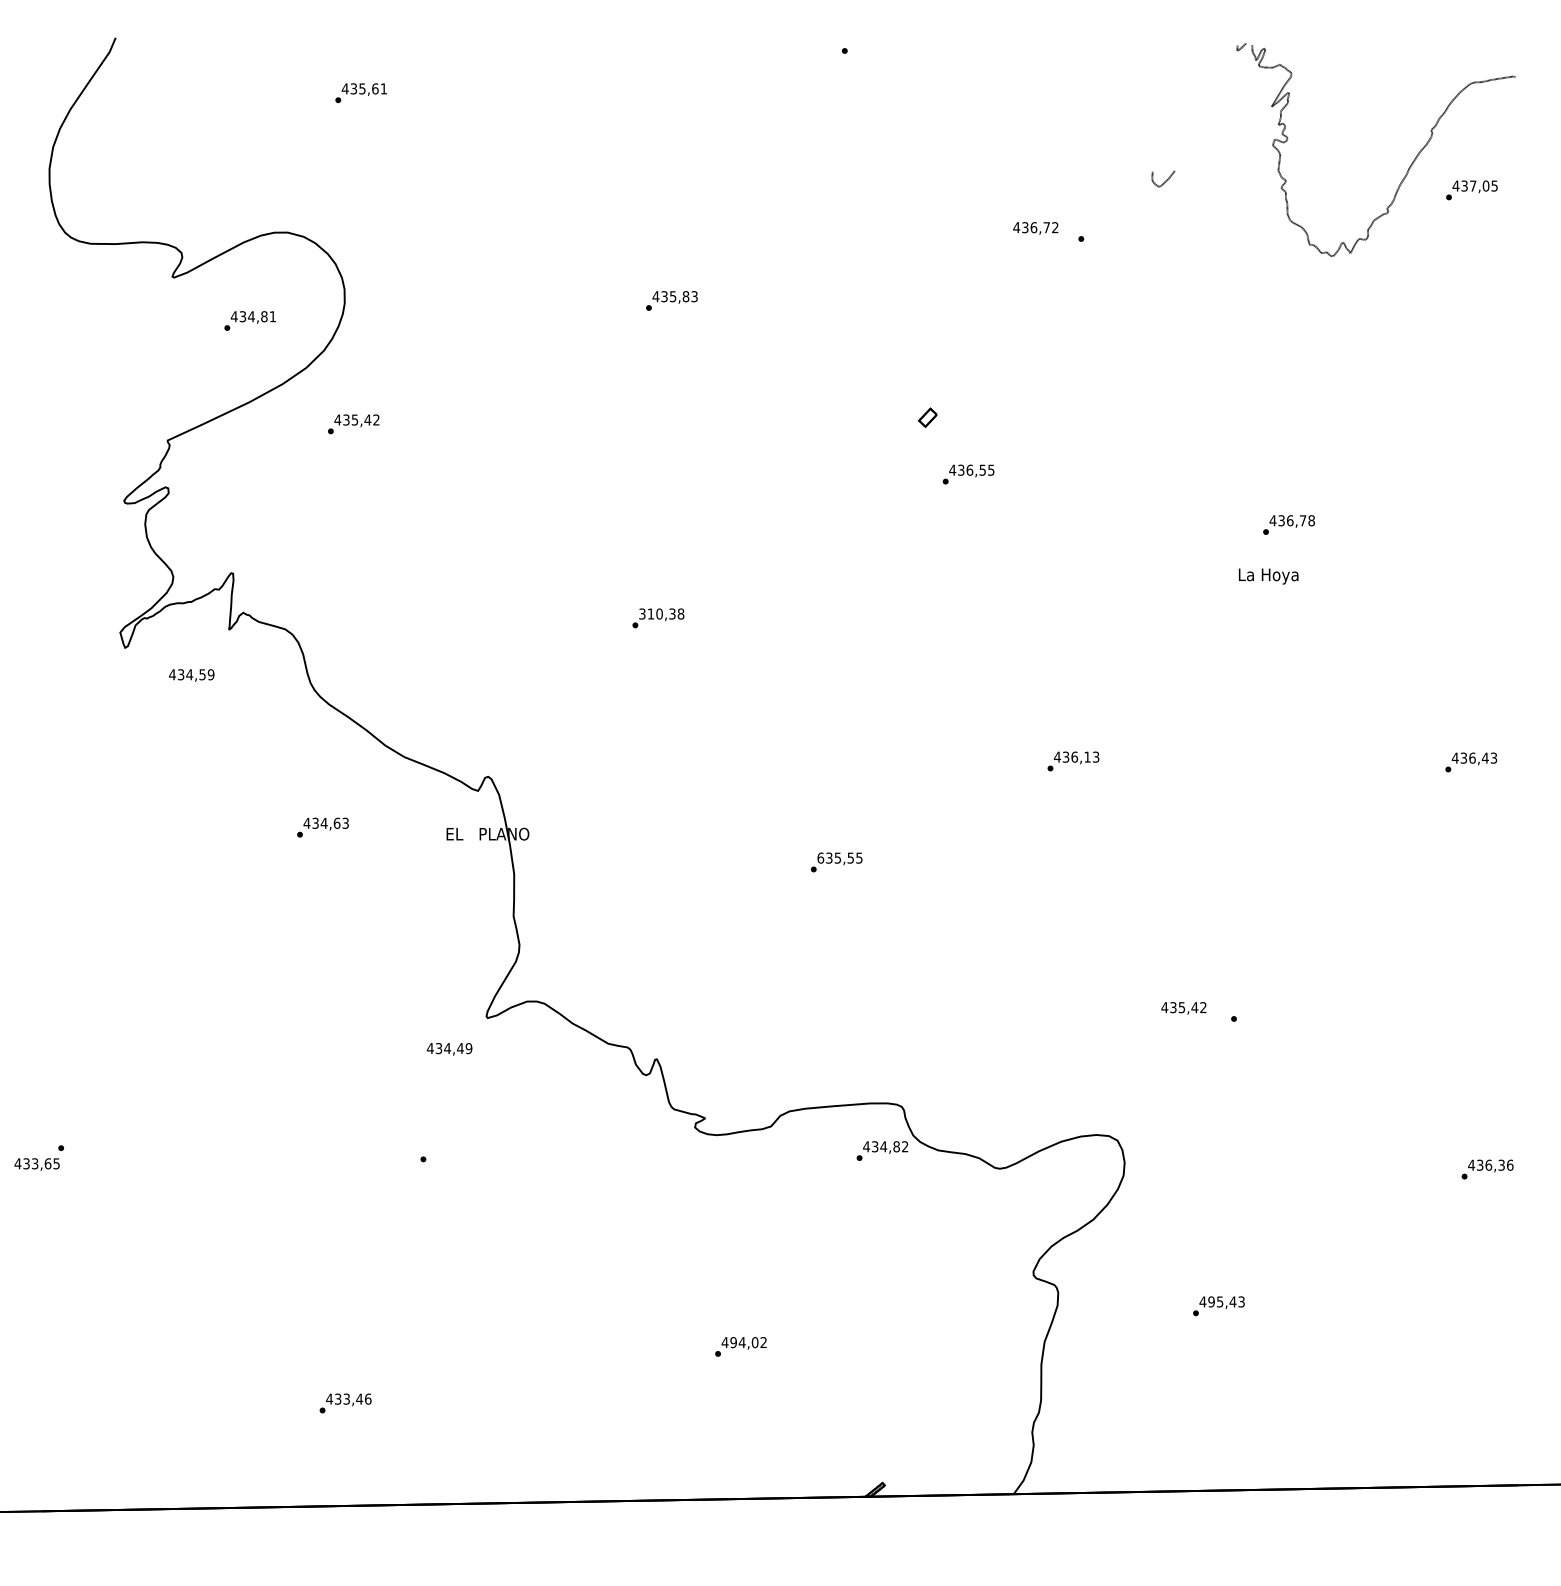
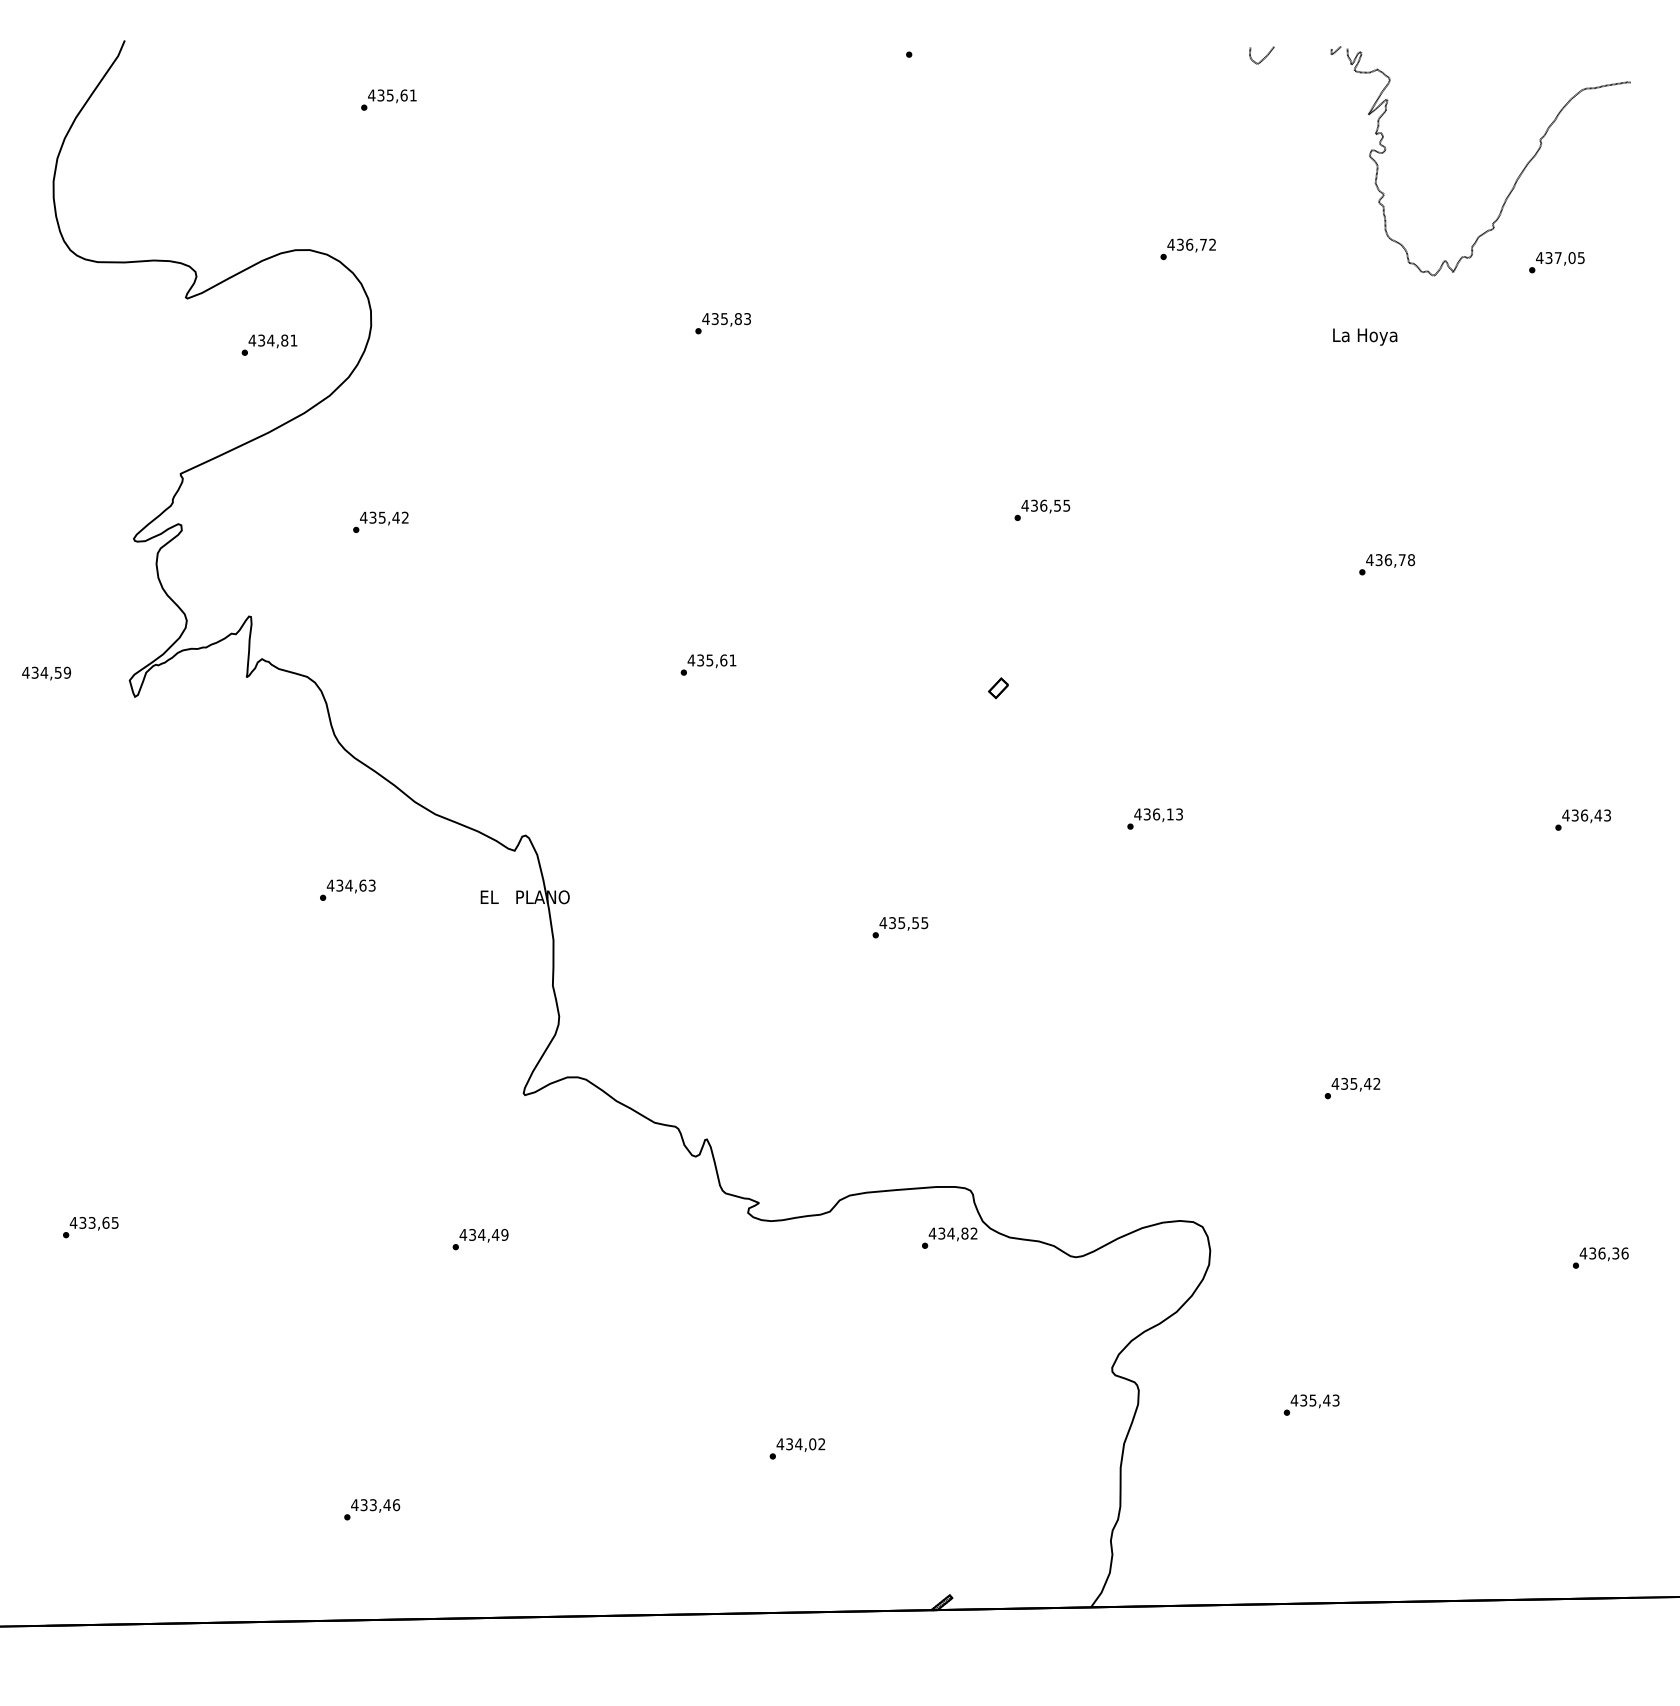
curve: (1165, 180) -> (1264, 57), moved
text: (1471, 190) -> (1556, 262), moved
text: (1035, 228) -> (1191, 245), moved
part: (927, 417) -> (998, 688), moved
text: (353, 423) -> (380, 521), moved
text: (1268, 575) -> (1365, 336), moved
text: (661, 614) -> (711, 660), 310,38 -> 435,61
text: (191, 675) -> (46, 673), moved
text: (820, 858) -> (883, 923), 635,55 -> 435,55
text: (1183, 1008) -> (1355, 1084), moved
text: (449, 1049) -> (483, 1235), moved
text: (36, 1164) -> (93, 1223), moved
text: (1211, 1301) -> (1303, 1400), 495,43 -> 435,43
text: (733, 1342) -> (789, 1444), 494,02 -> 434,02

